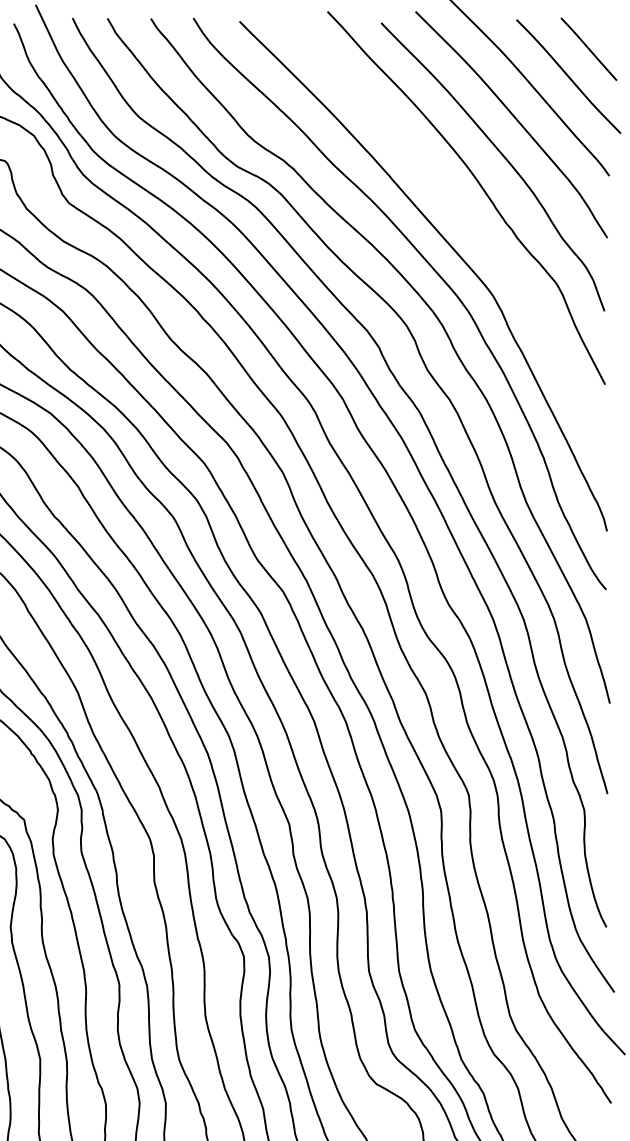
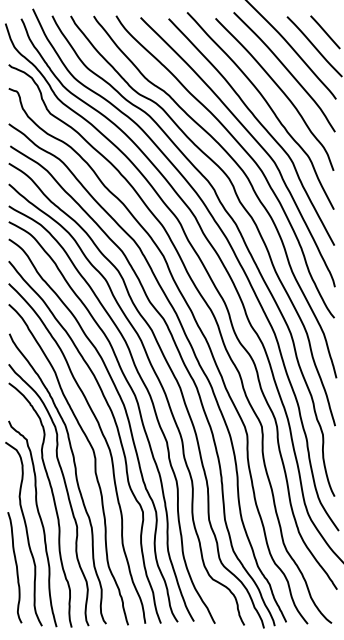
curve: (466, 225) -> (260, 125), added

